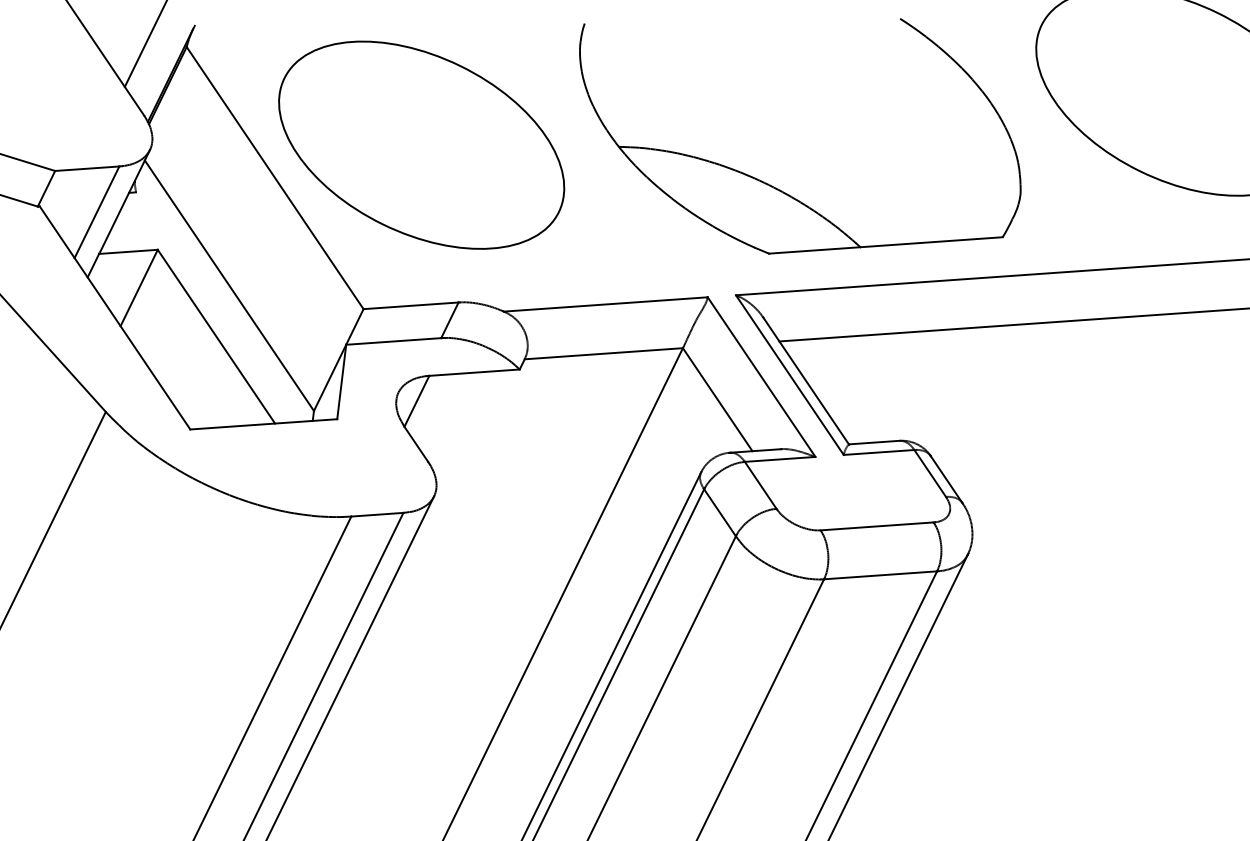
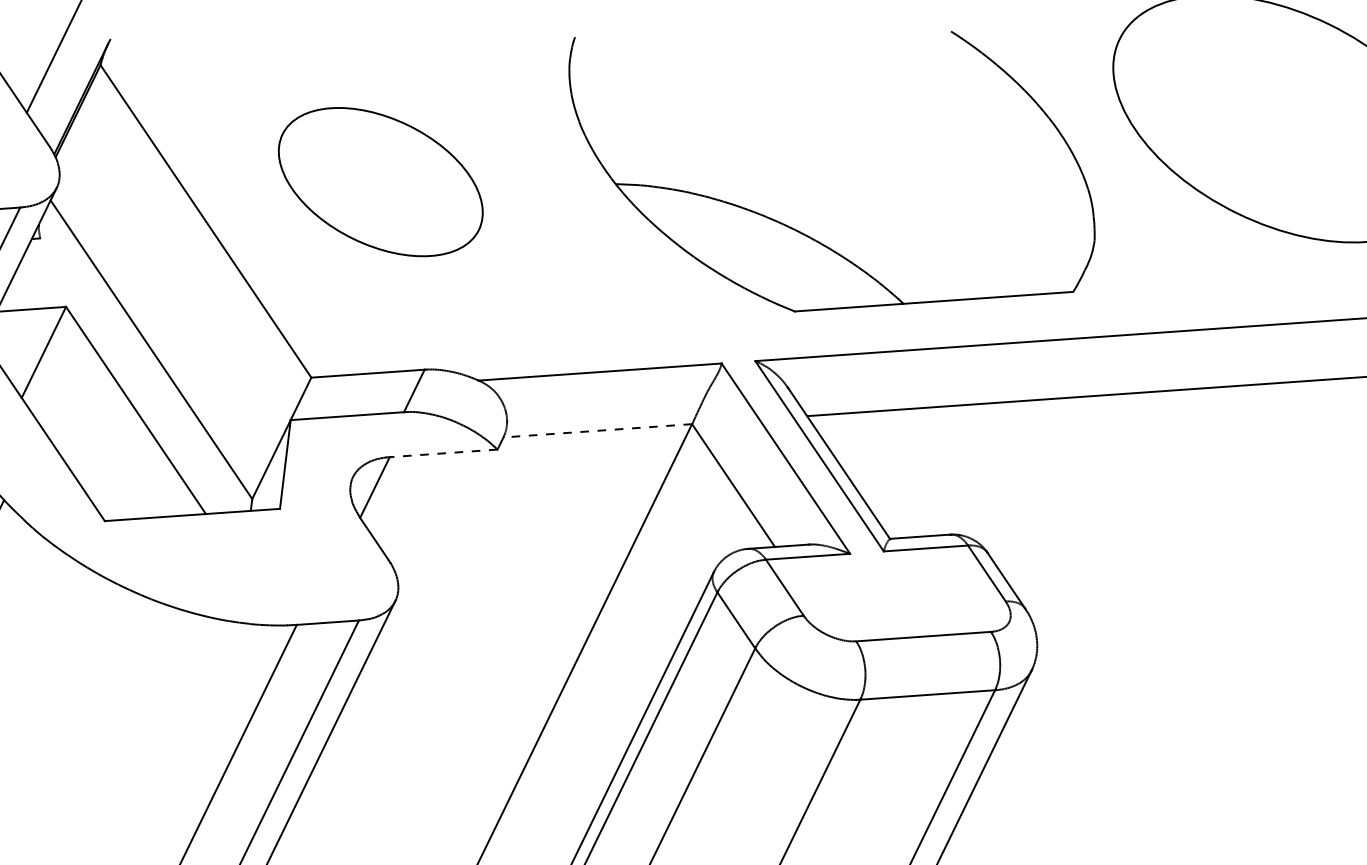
part: (421, 144) -> (380, 181), size x0.6
line: (603, 353) -> (597, 430), solid -> dashed
line: (474, 372) -> (443, 453), solid -> dashed

